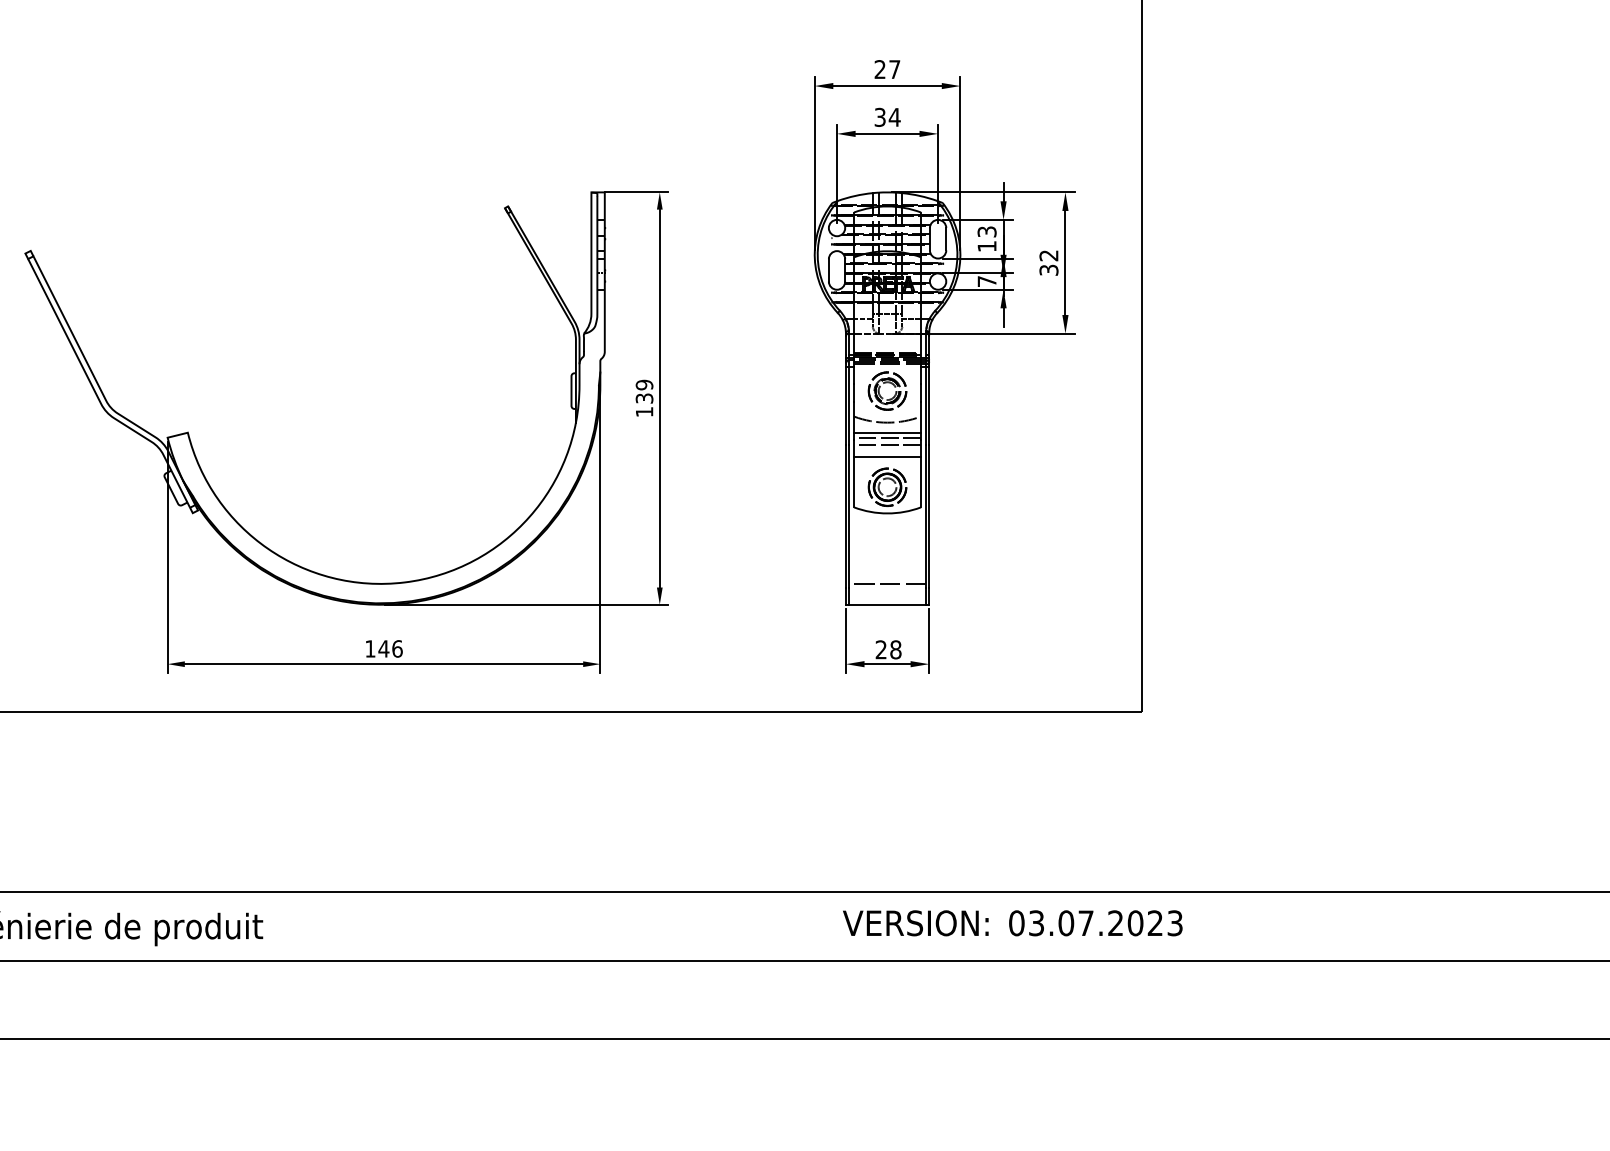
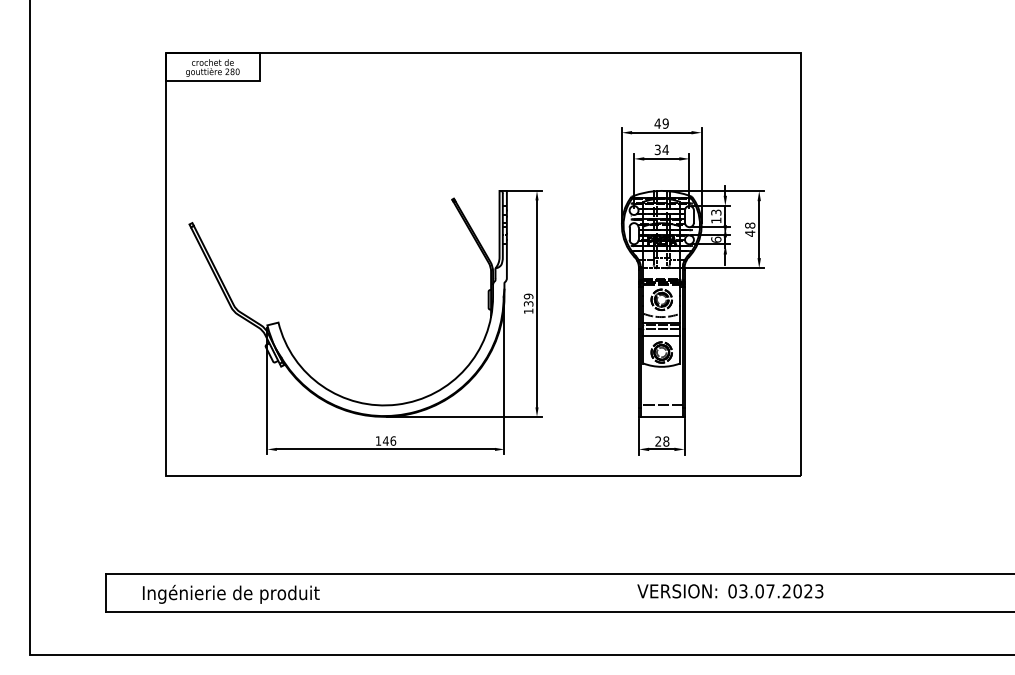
text: (887, 69) -> (661, 123), 27 -> 49
text: (1049, 262) -> (750, 229), 32 -> 48
text: (987, 280) -> (716, 239), 7 -> 6

